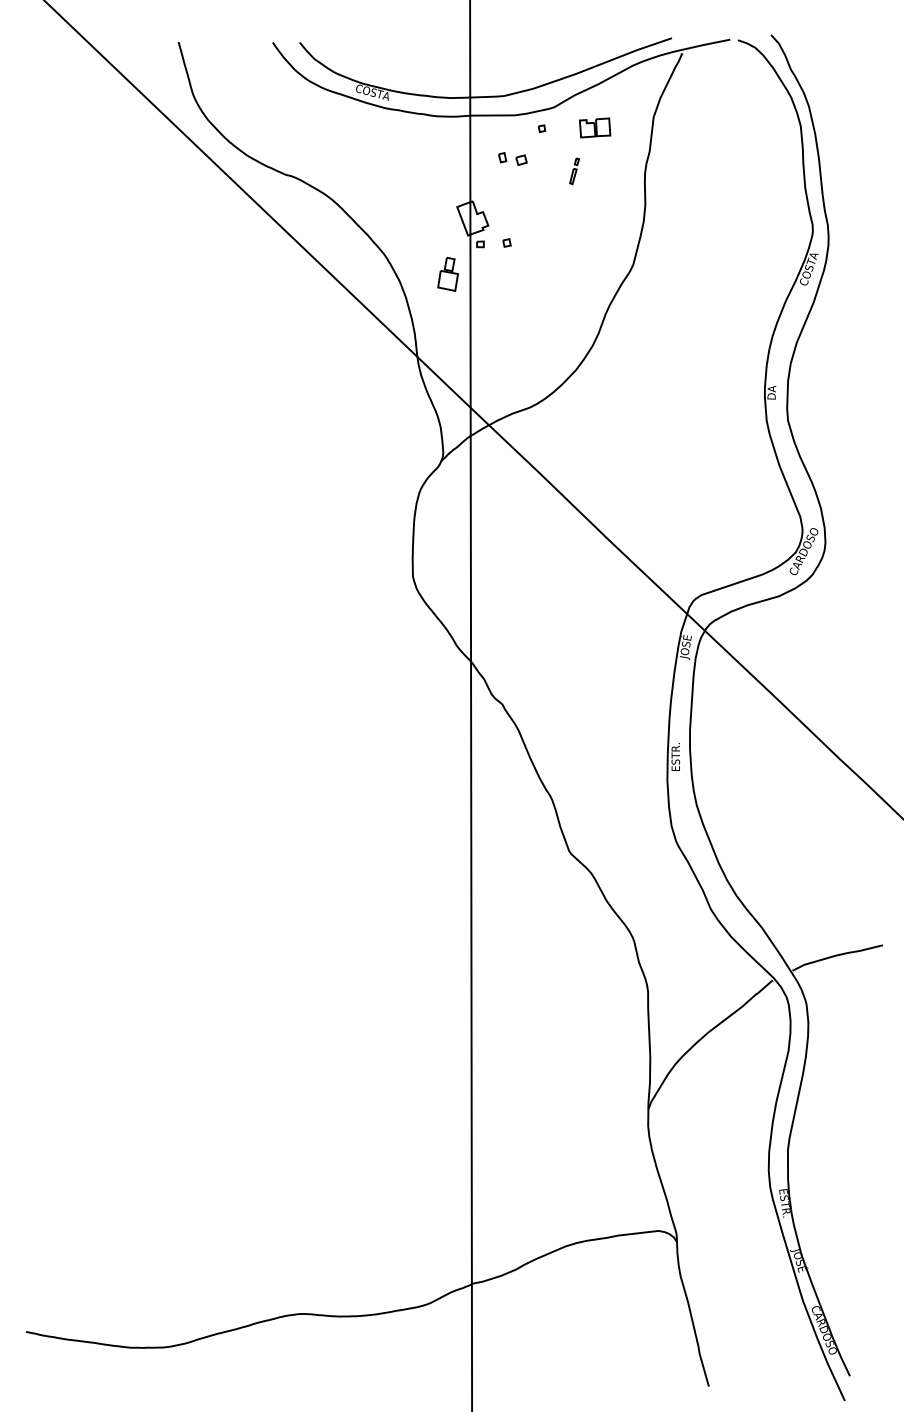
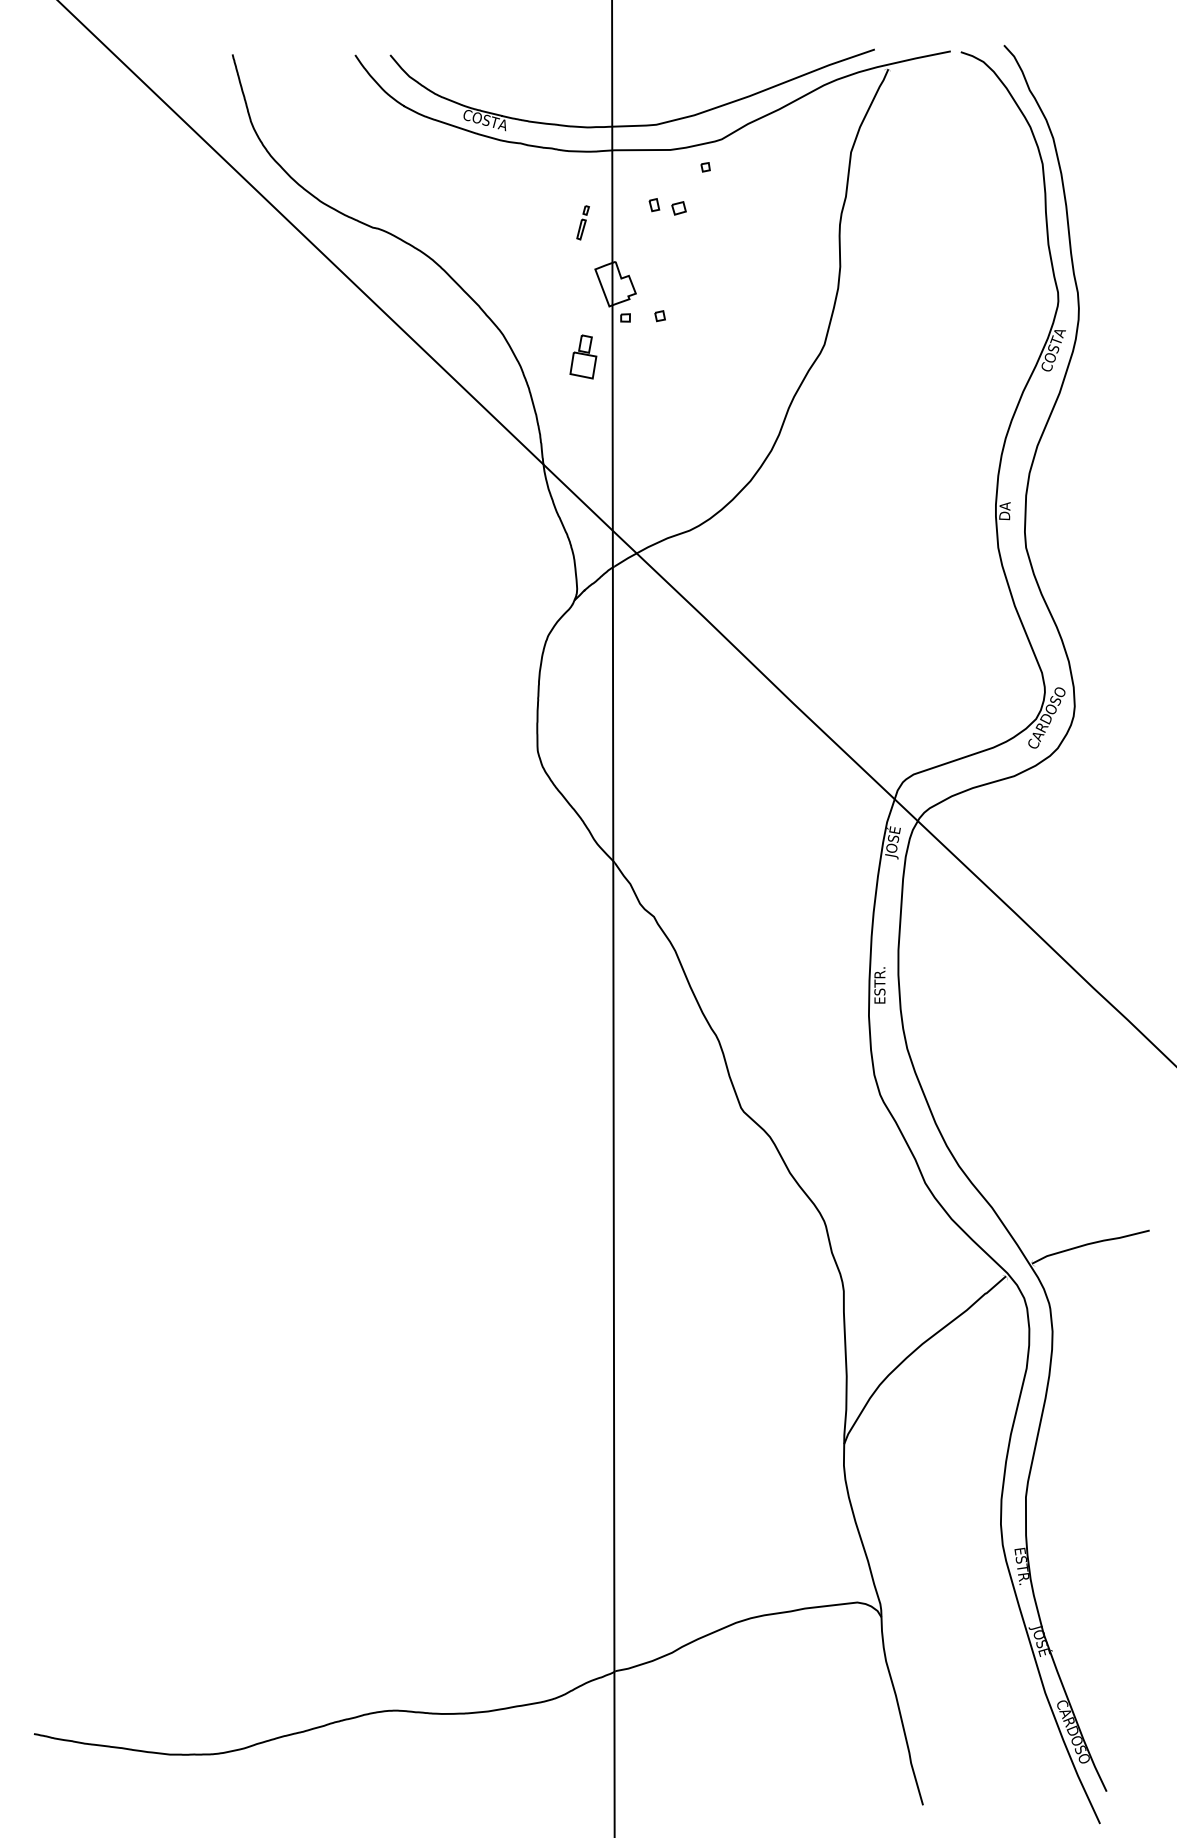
part: (594, 128) -> (774, 166), removed
part: (574, 171) -> (582, 222), moved

